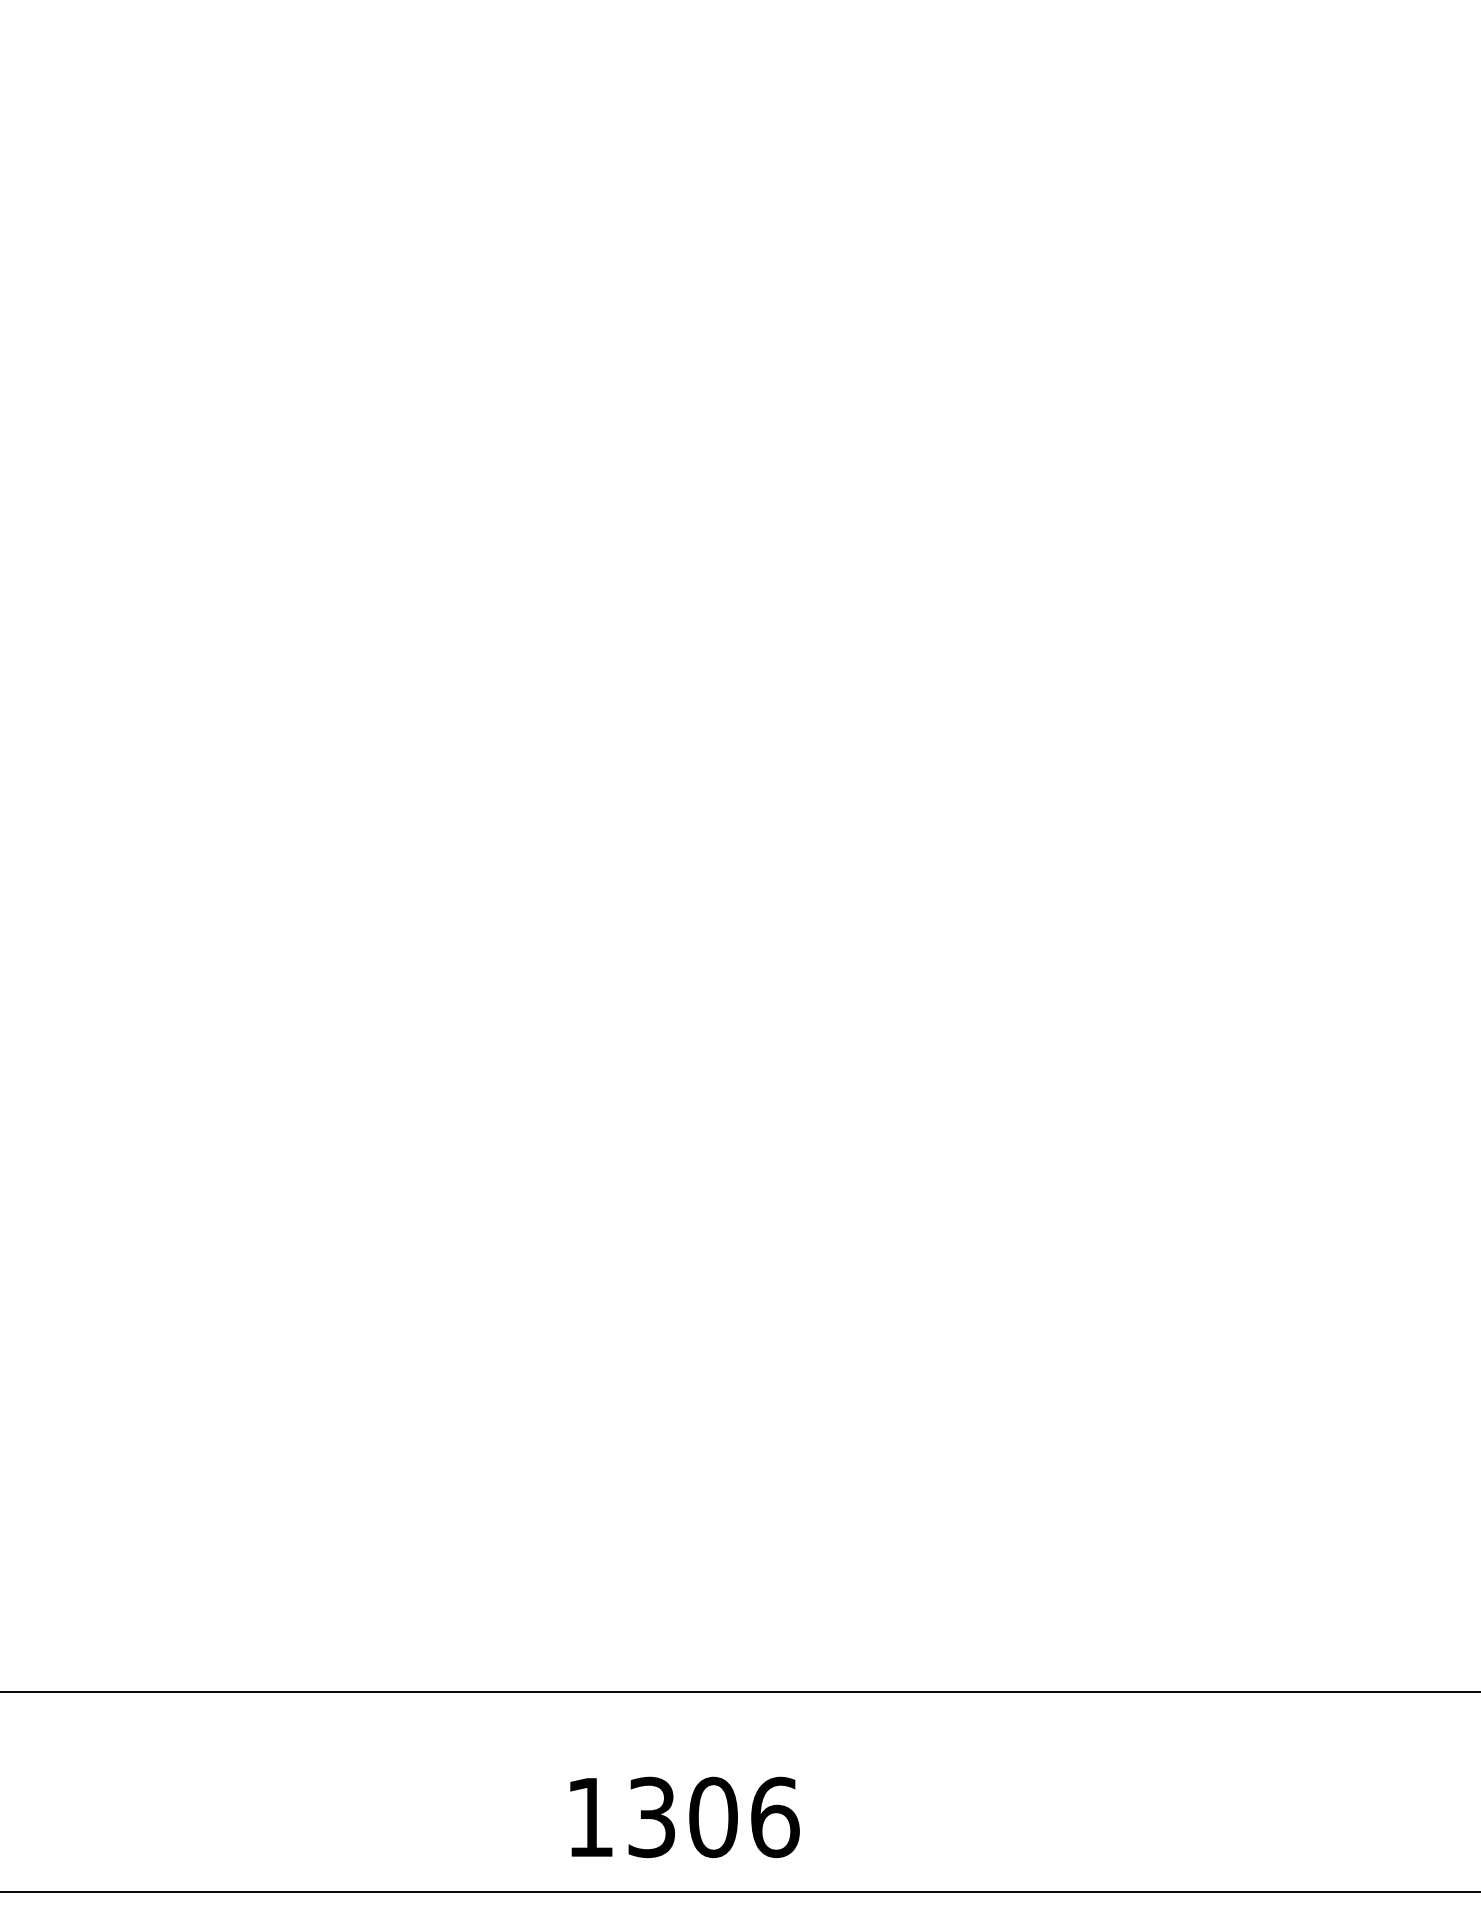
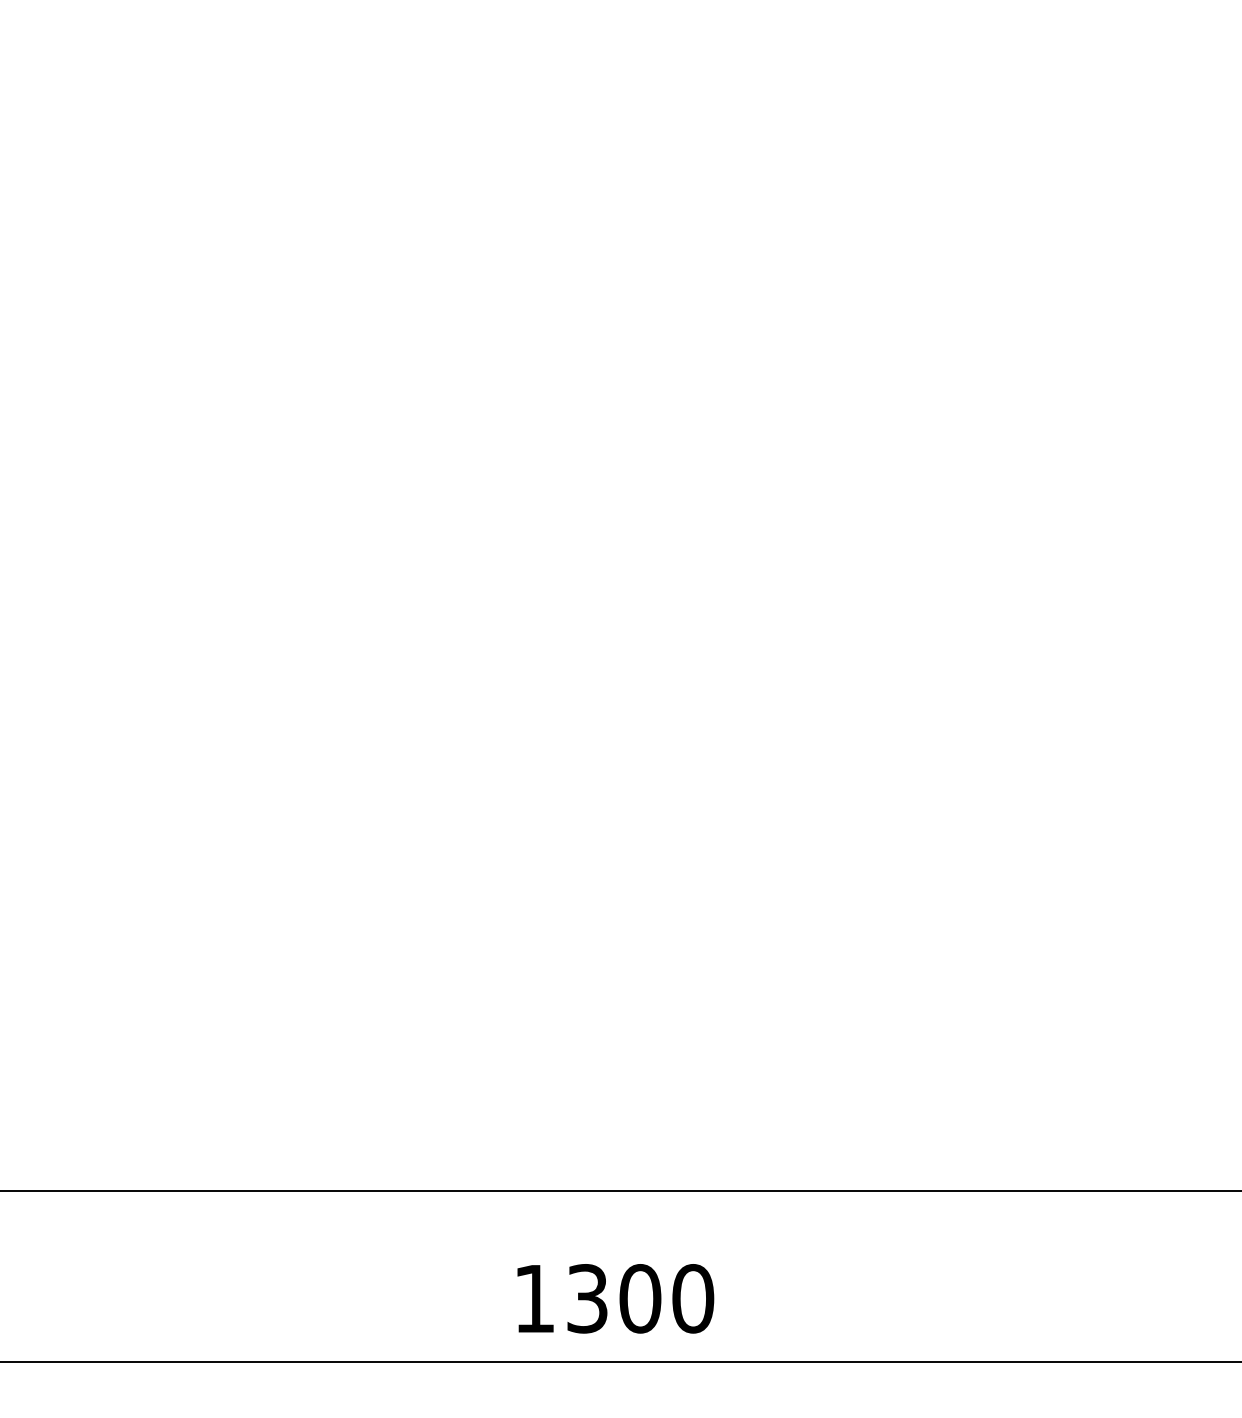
text: (774, 1816) -> (692, 1298), 1306 -> 1300

